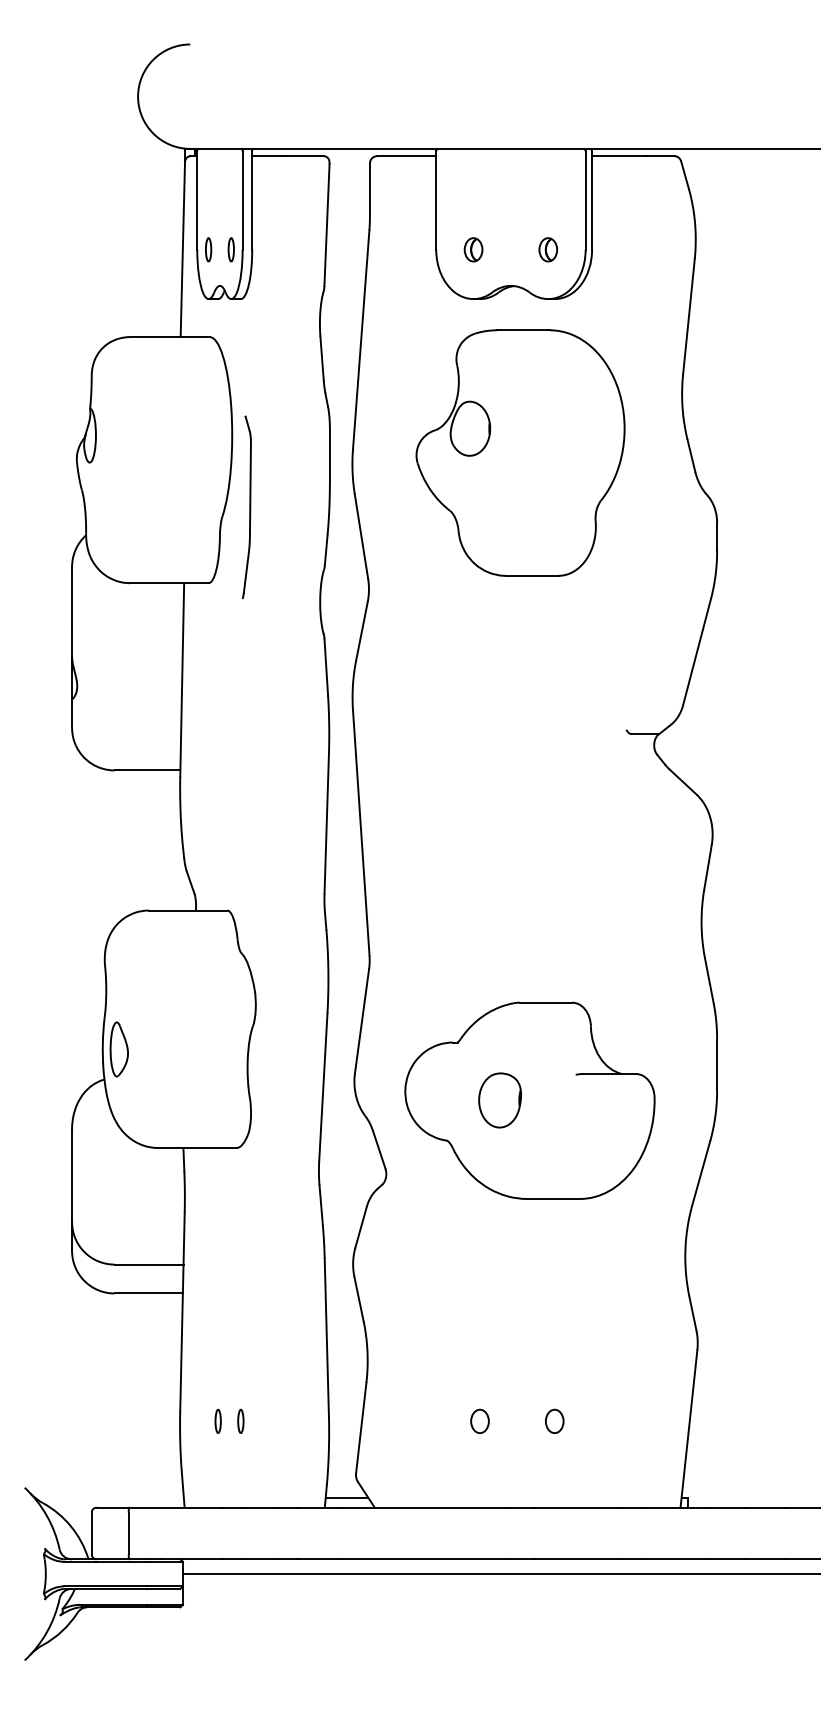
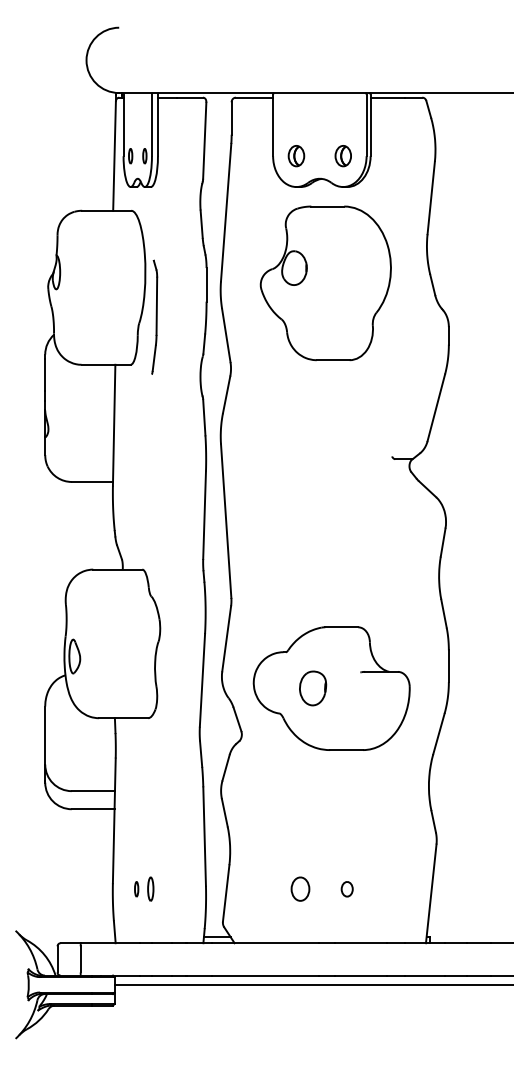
part: (473, 250) -> (296, 156), size x1.4
part: (547, 250) -> (342, 156), size x1.4
part: (240, 1421) -> (150, 889), size x1.6
part: (480, 1421) -> (300, 889), size x1.6

